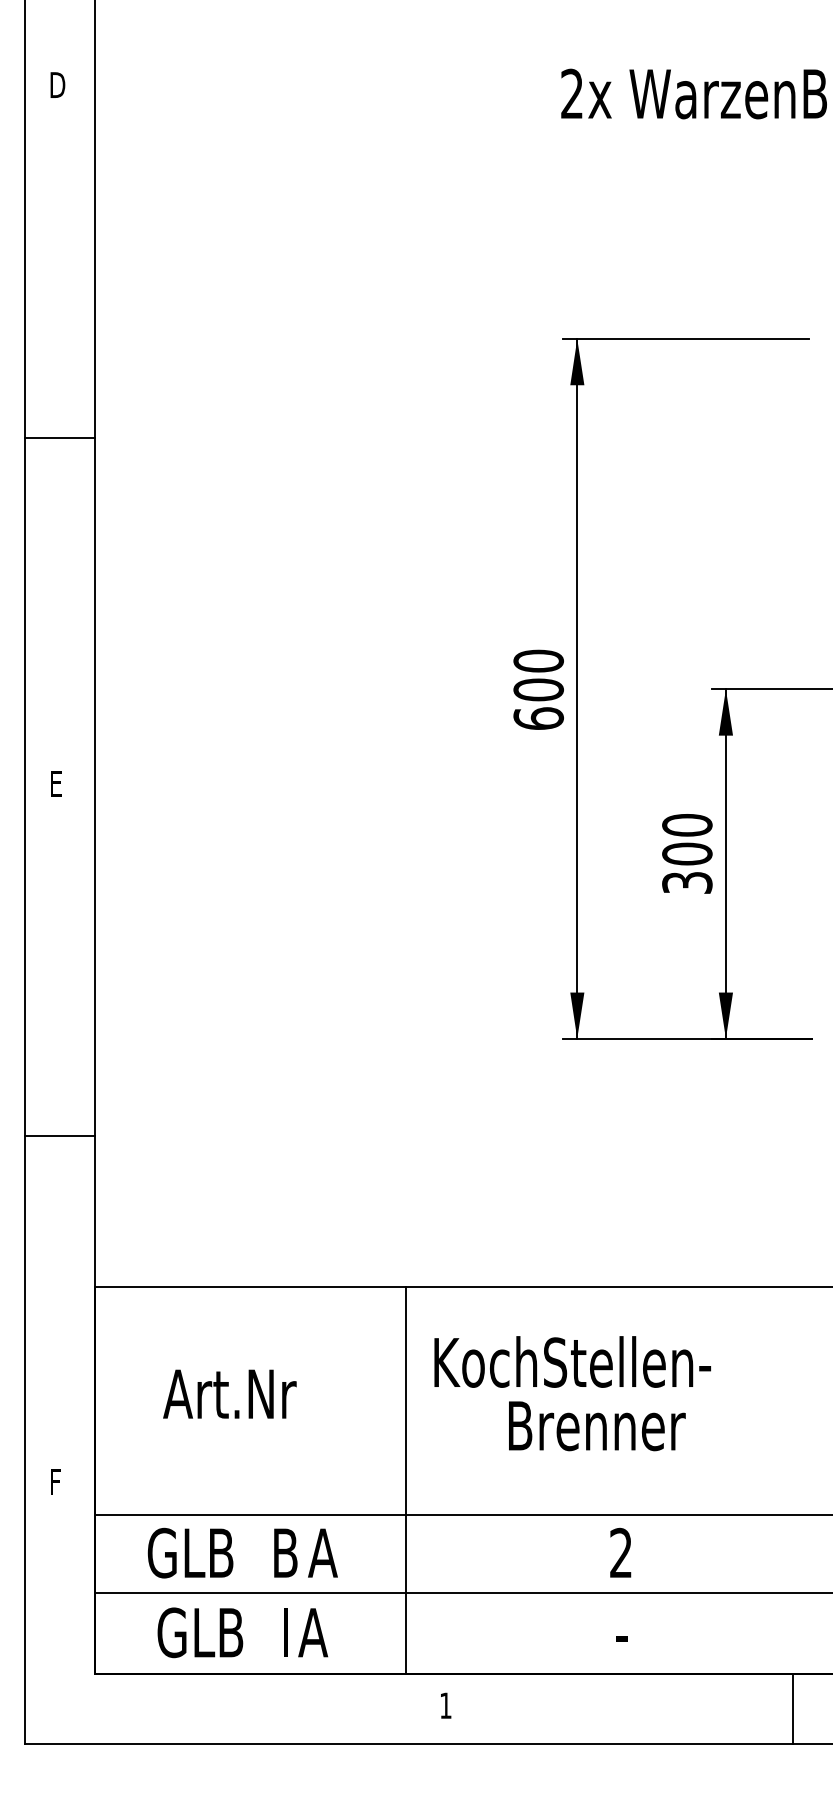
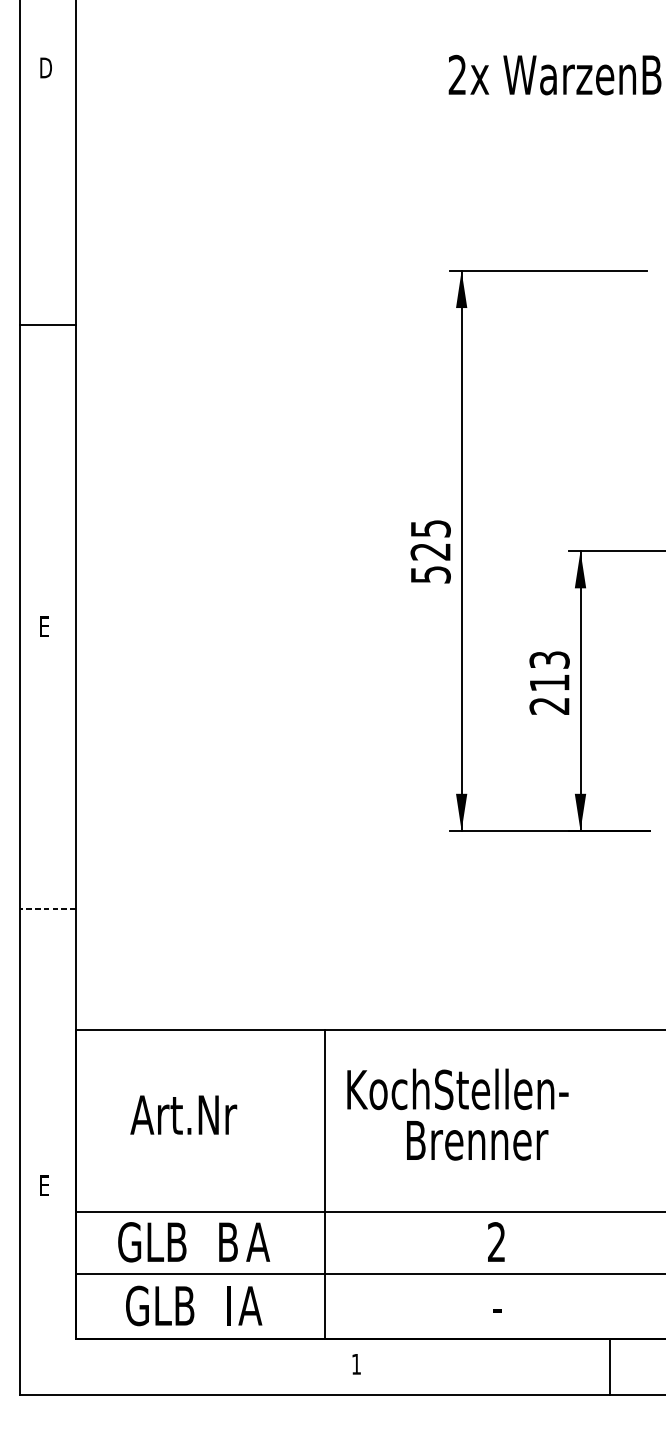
line: (59, 437) -> (47, 325), moved
text: (538, 689) -> (430, 551), 600 -> 525
text: (687, 853) -> (549, 682), 300 -> 213
line: (59, 1136) -> (47, 908), solid -> dashed
text: (57, 1481) -> (45, 1184), F -> E
line: (793, 1709) -> (609, 1367), moved

